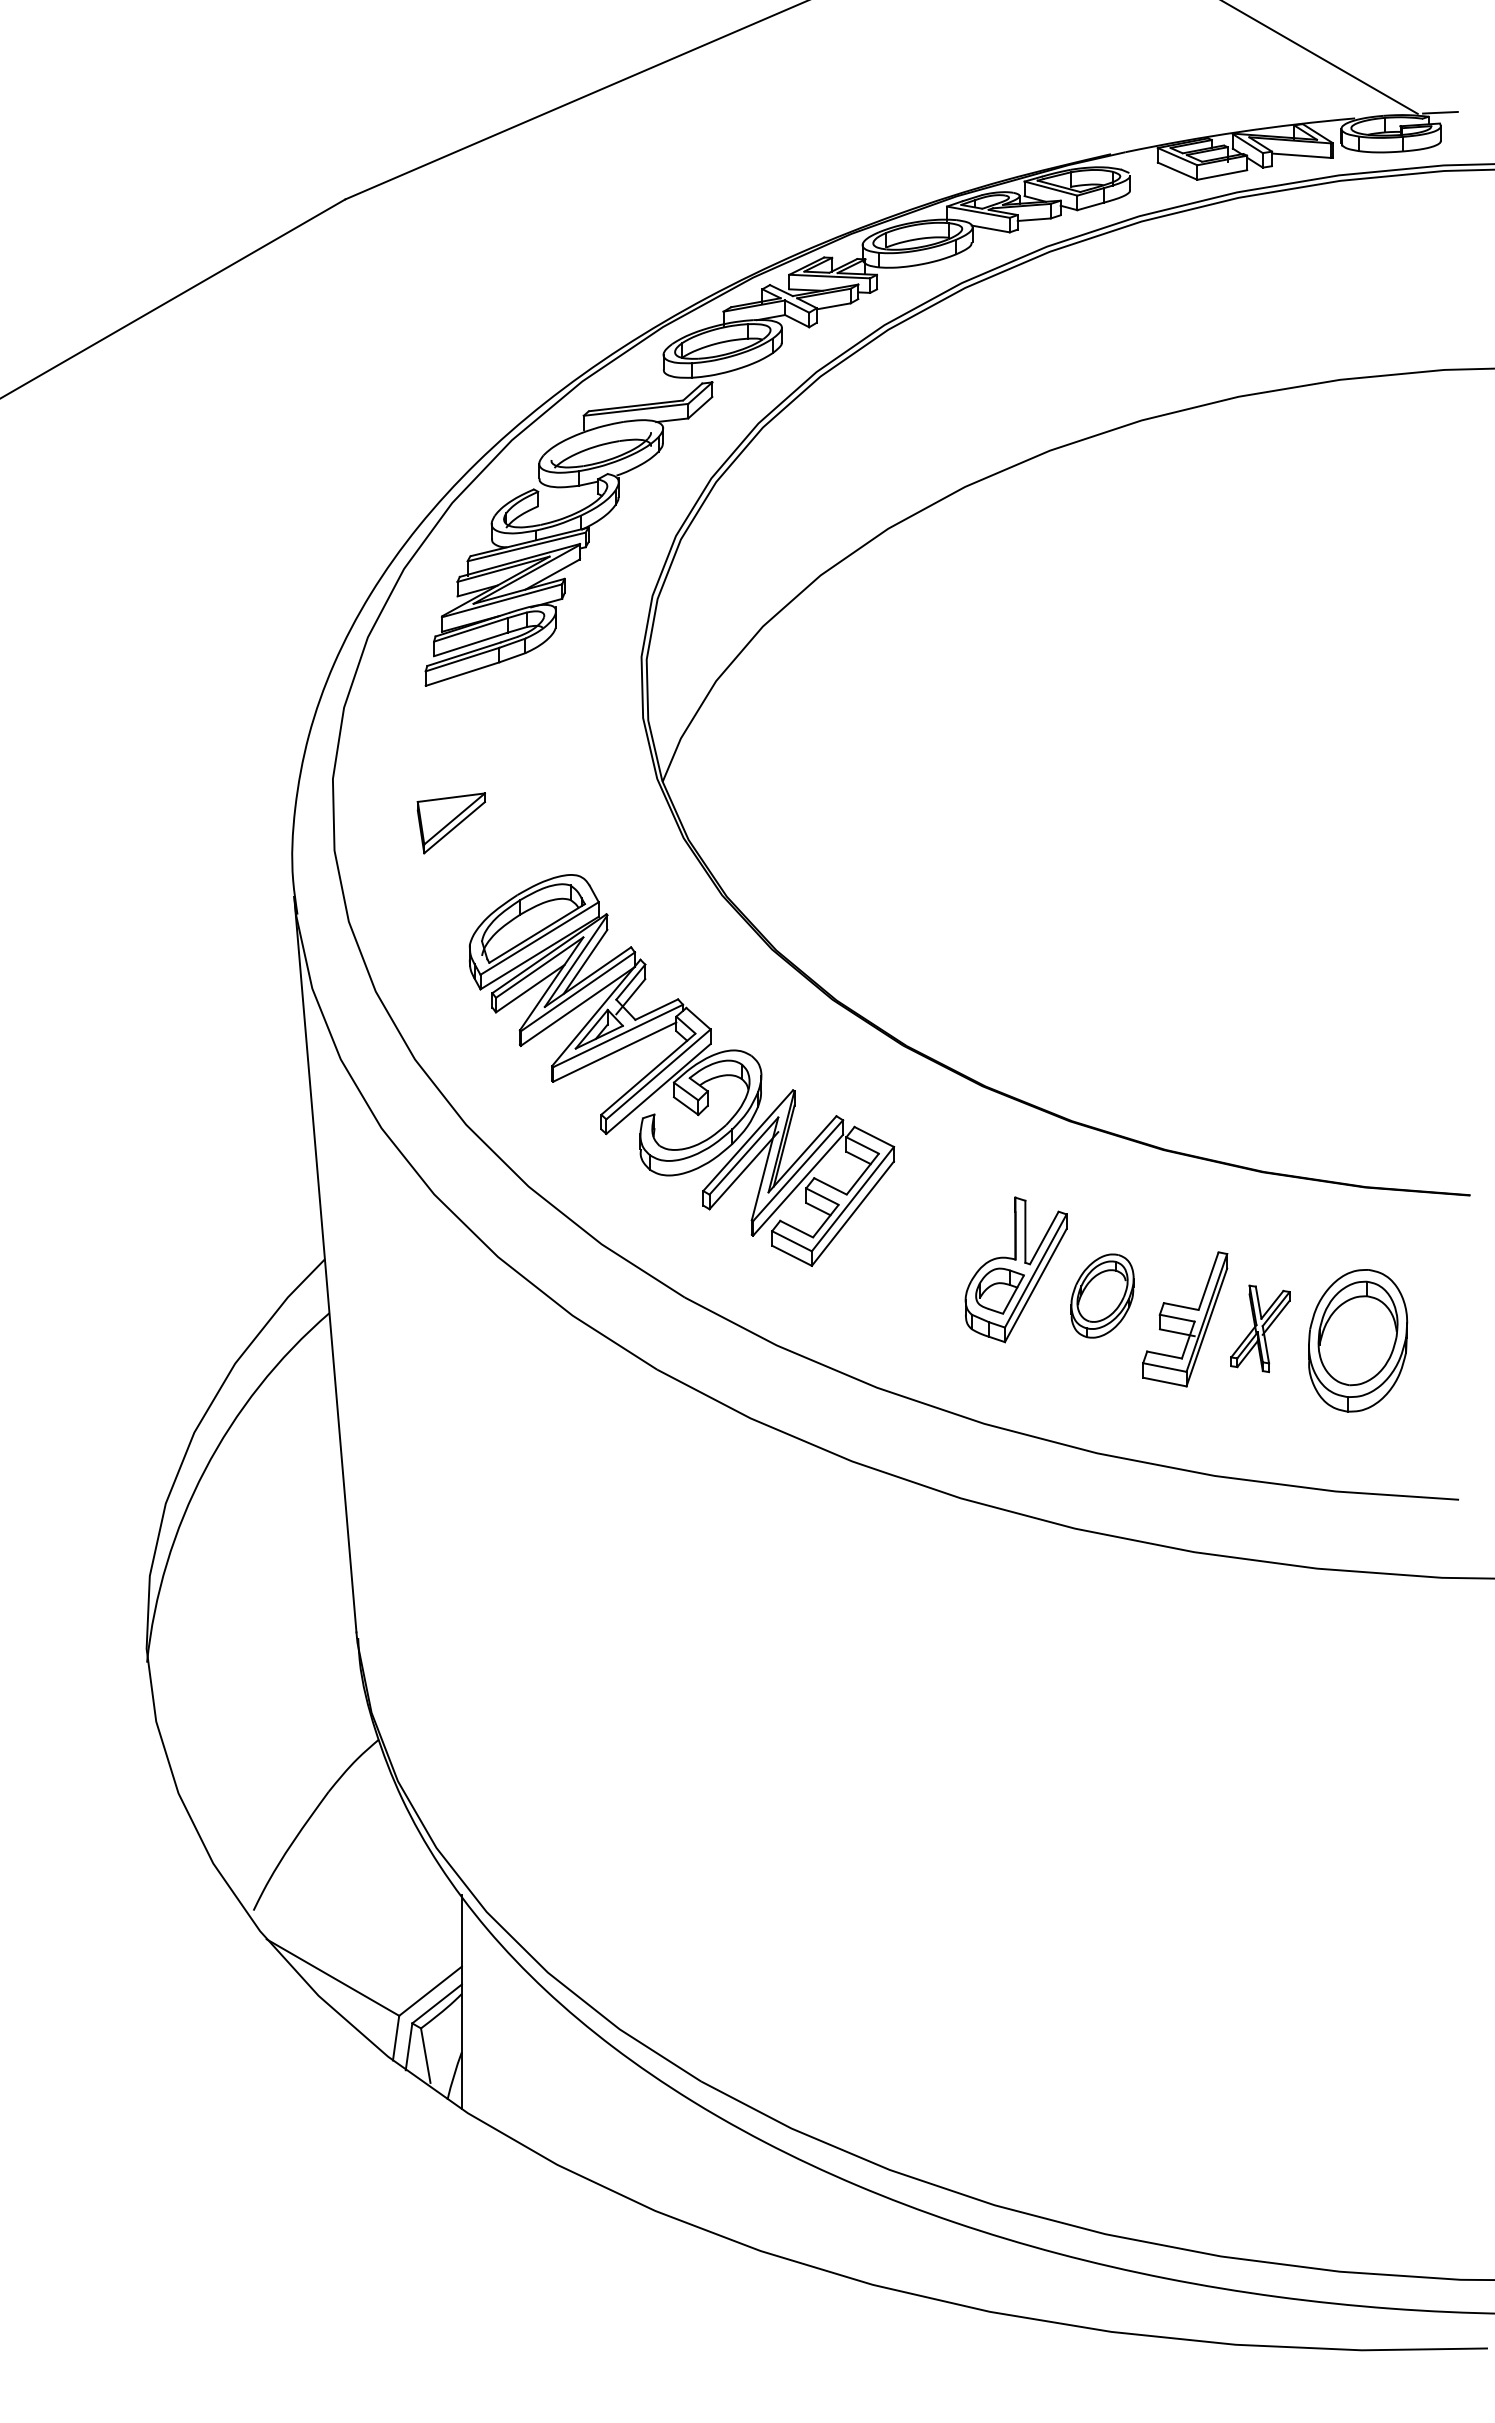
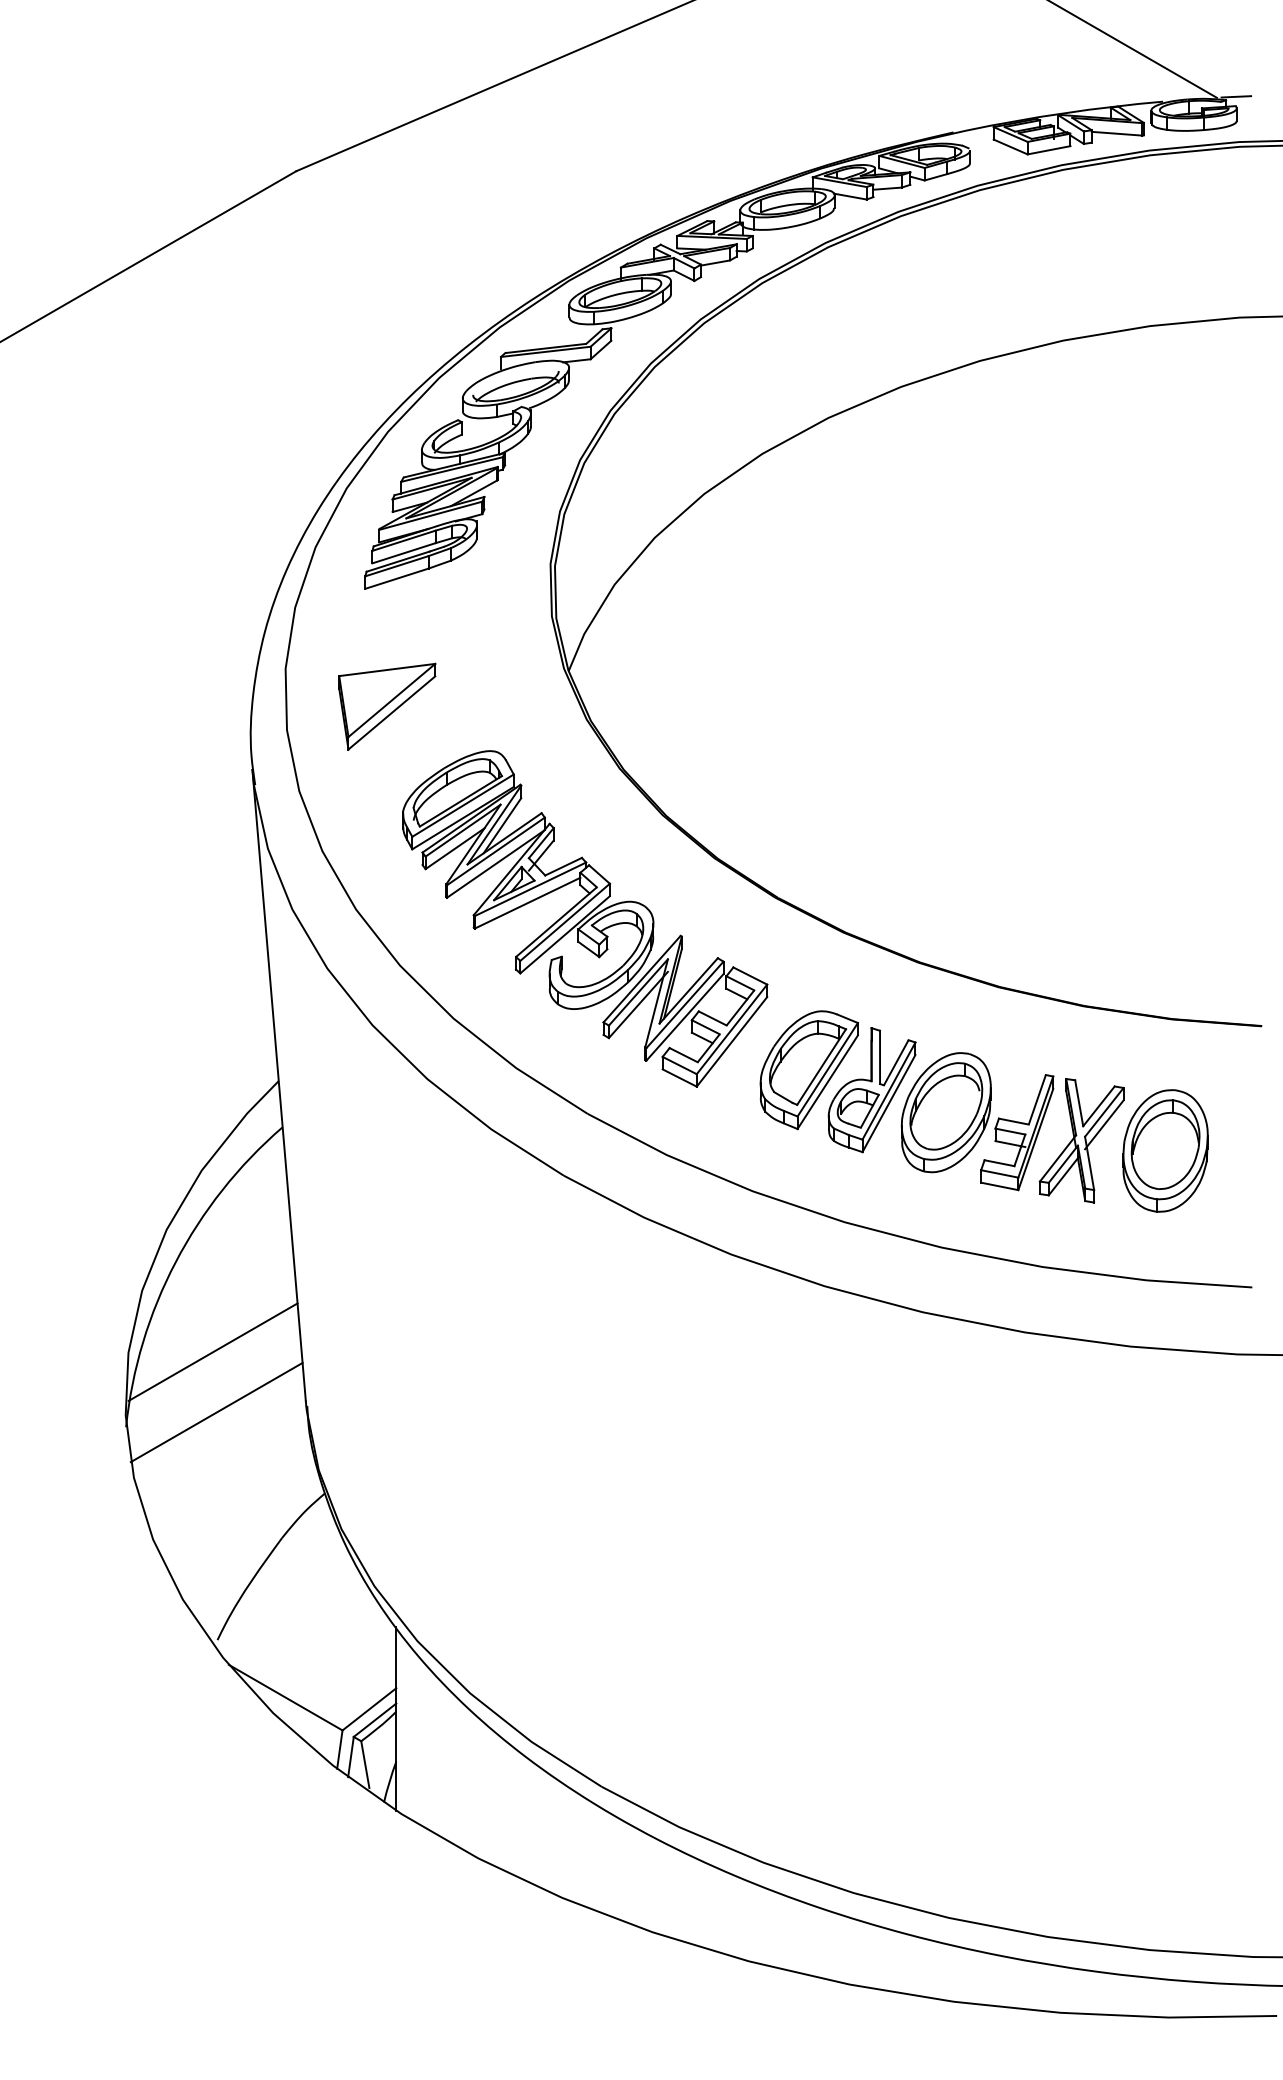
part: (451, 823) -> (387, 706), size x1.67
part: (942, 1246) -> (808, 1070), added
part: (1102, 1295) -> (946, 1112), size x1.67
part: (1260, 1328) -> (1081, 1140), size x1.67
line: (248, 1574) -> (213, 1351), added
line: (252, 1645) -> (216, 1412), added

